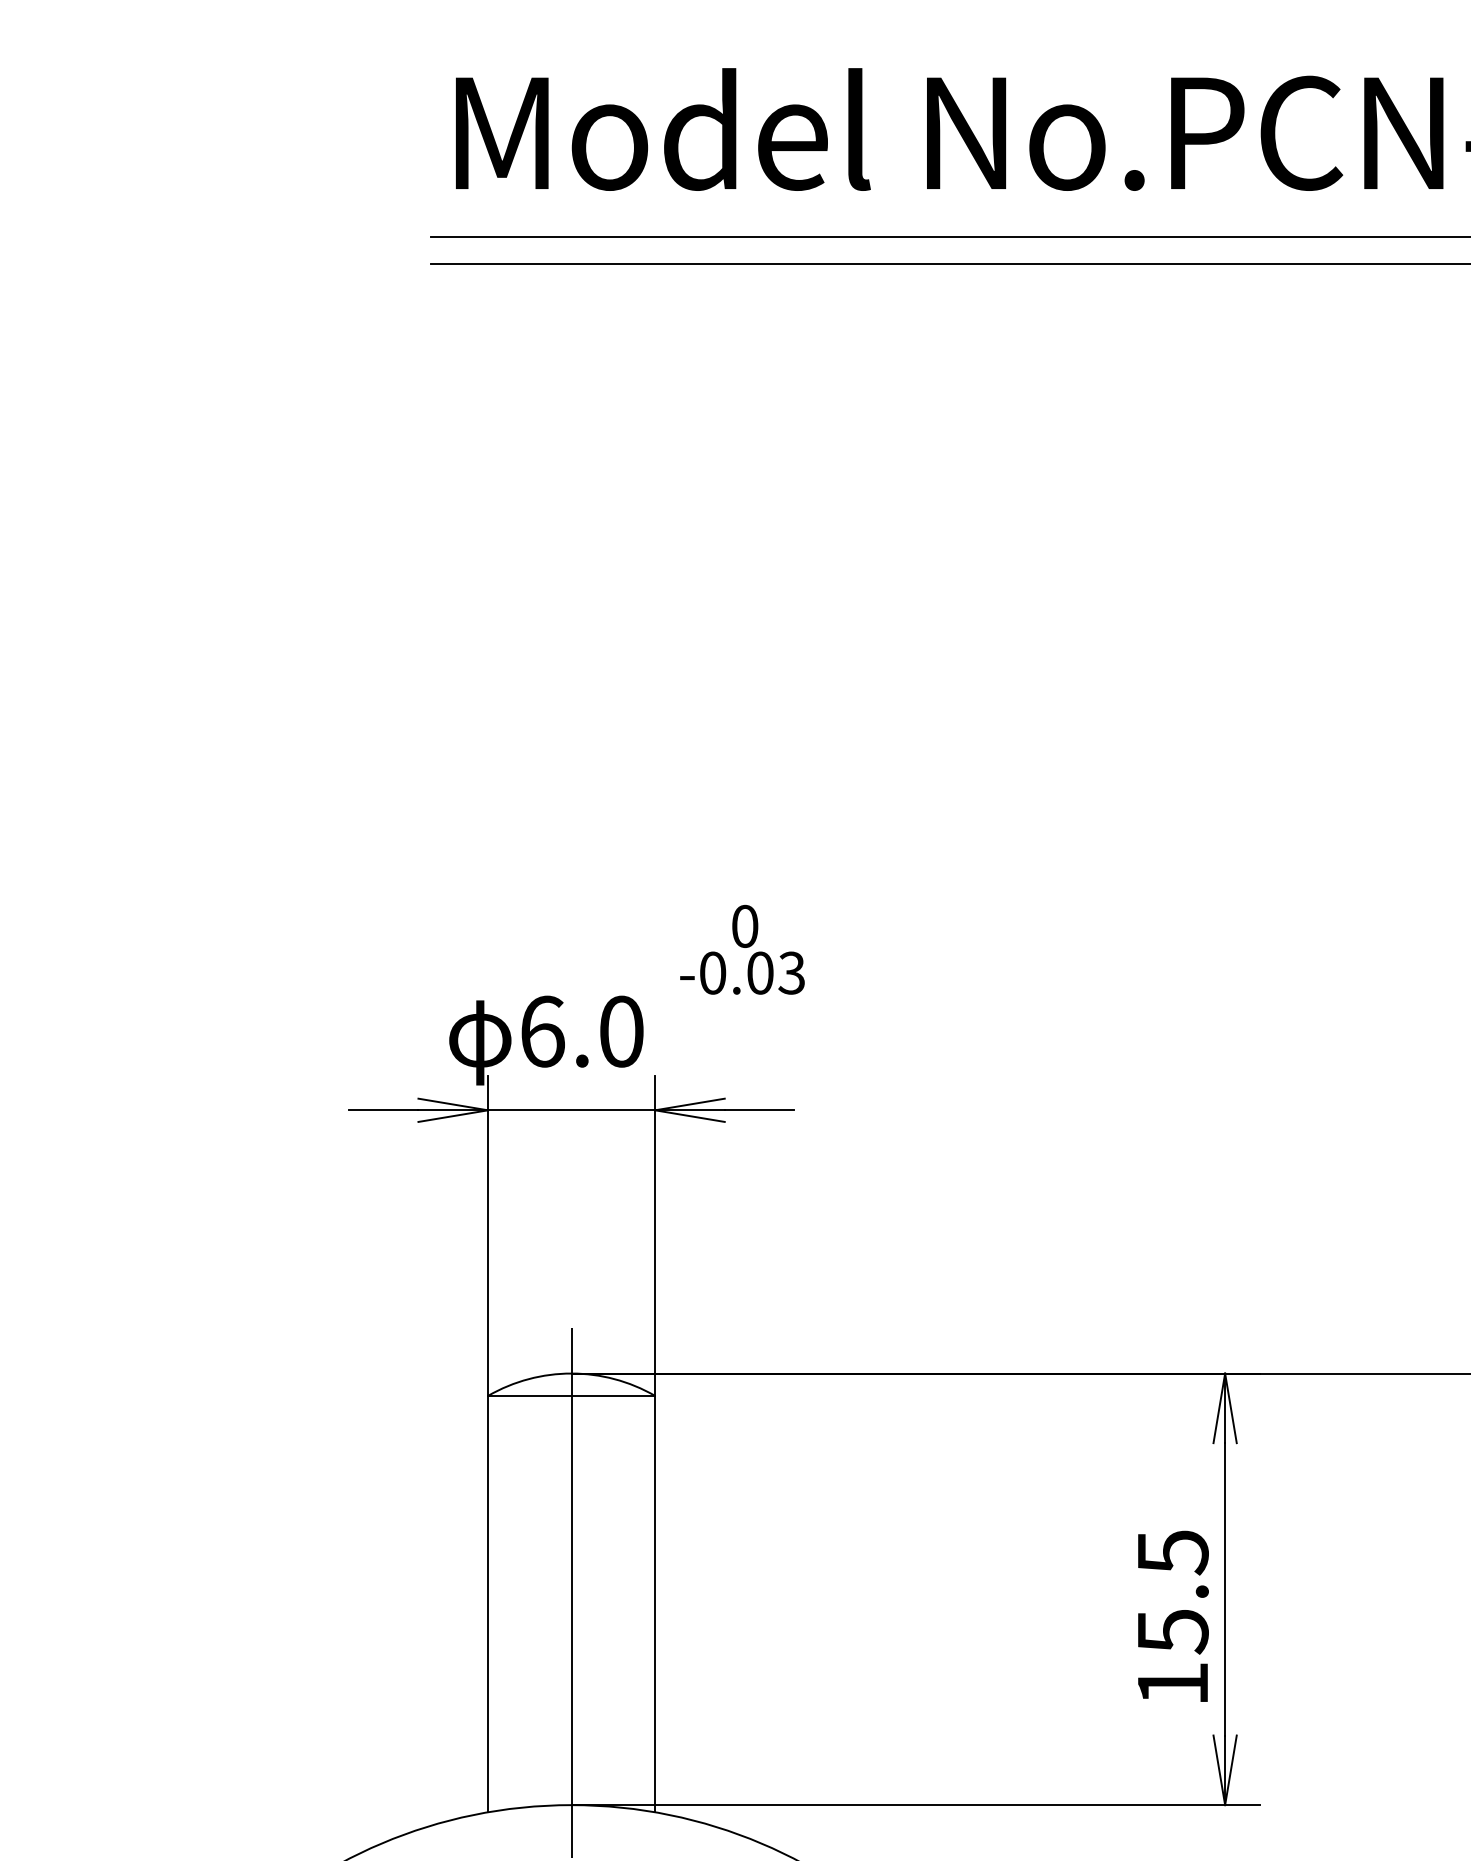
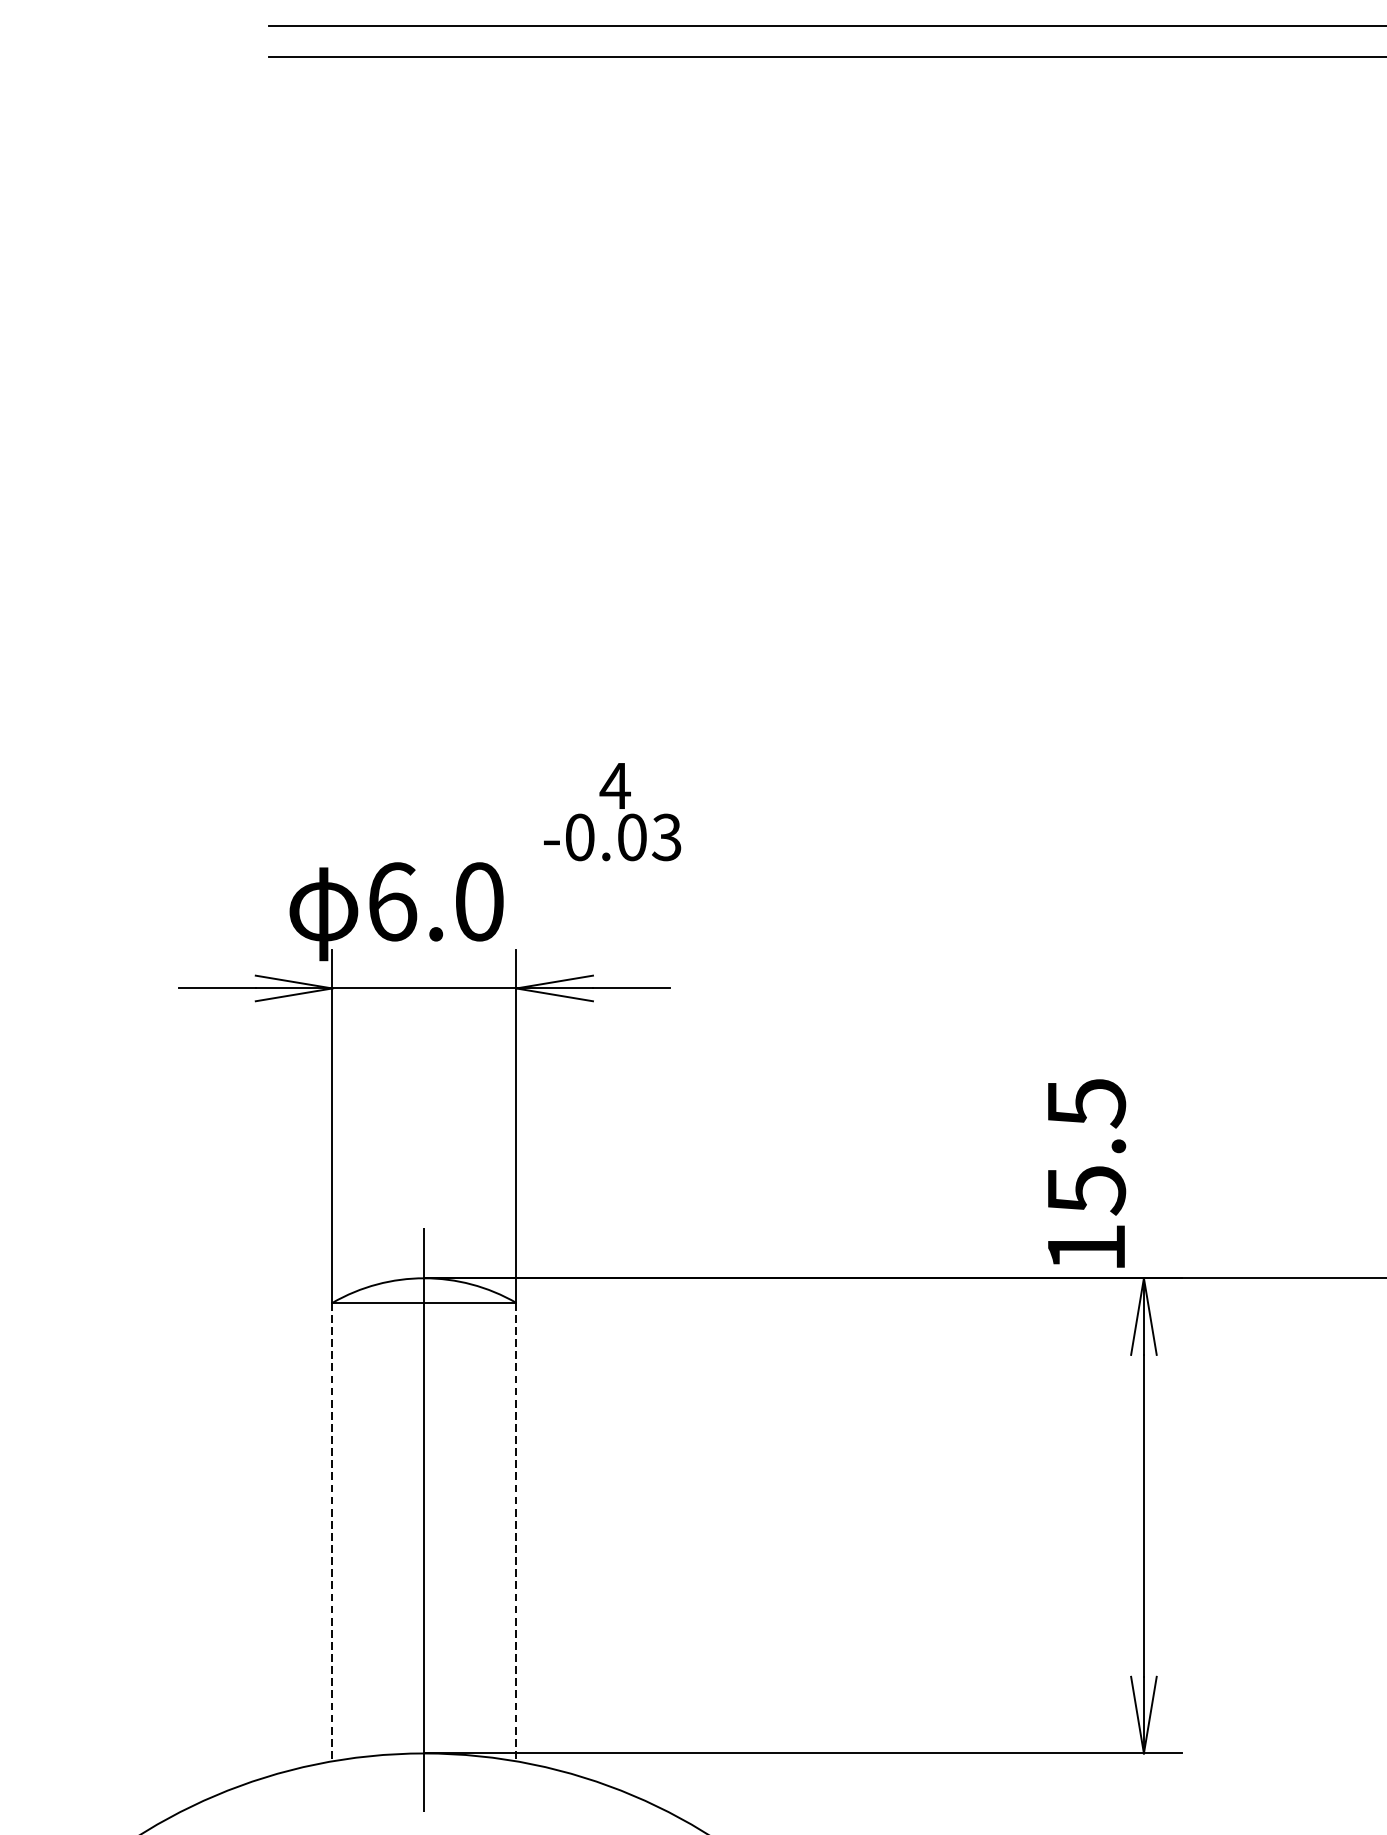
text: (744, 925) -> (614, 784), 0 -> 4
line: (488, 1604) -> (332, 1532), solid -> dashed
line: (655, 1604) -> (516, 1532), solid -> dashed
text: (1173, 1615) -> (1087, 1172), moved

